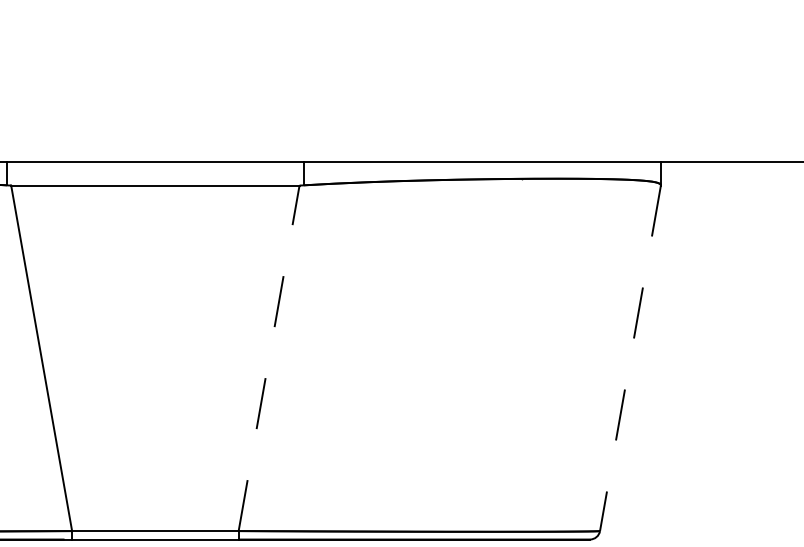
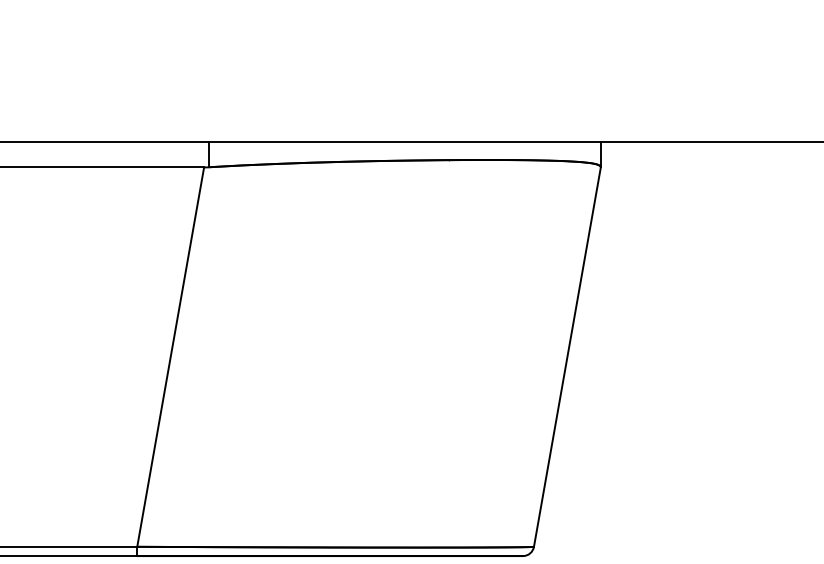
line: (269, 357) -> (171, 356), dashed -> solid
line: (630, 358) -> (567, 357), dashed -> solid

